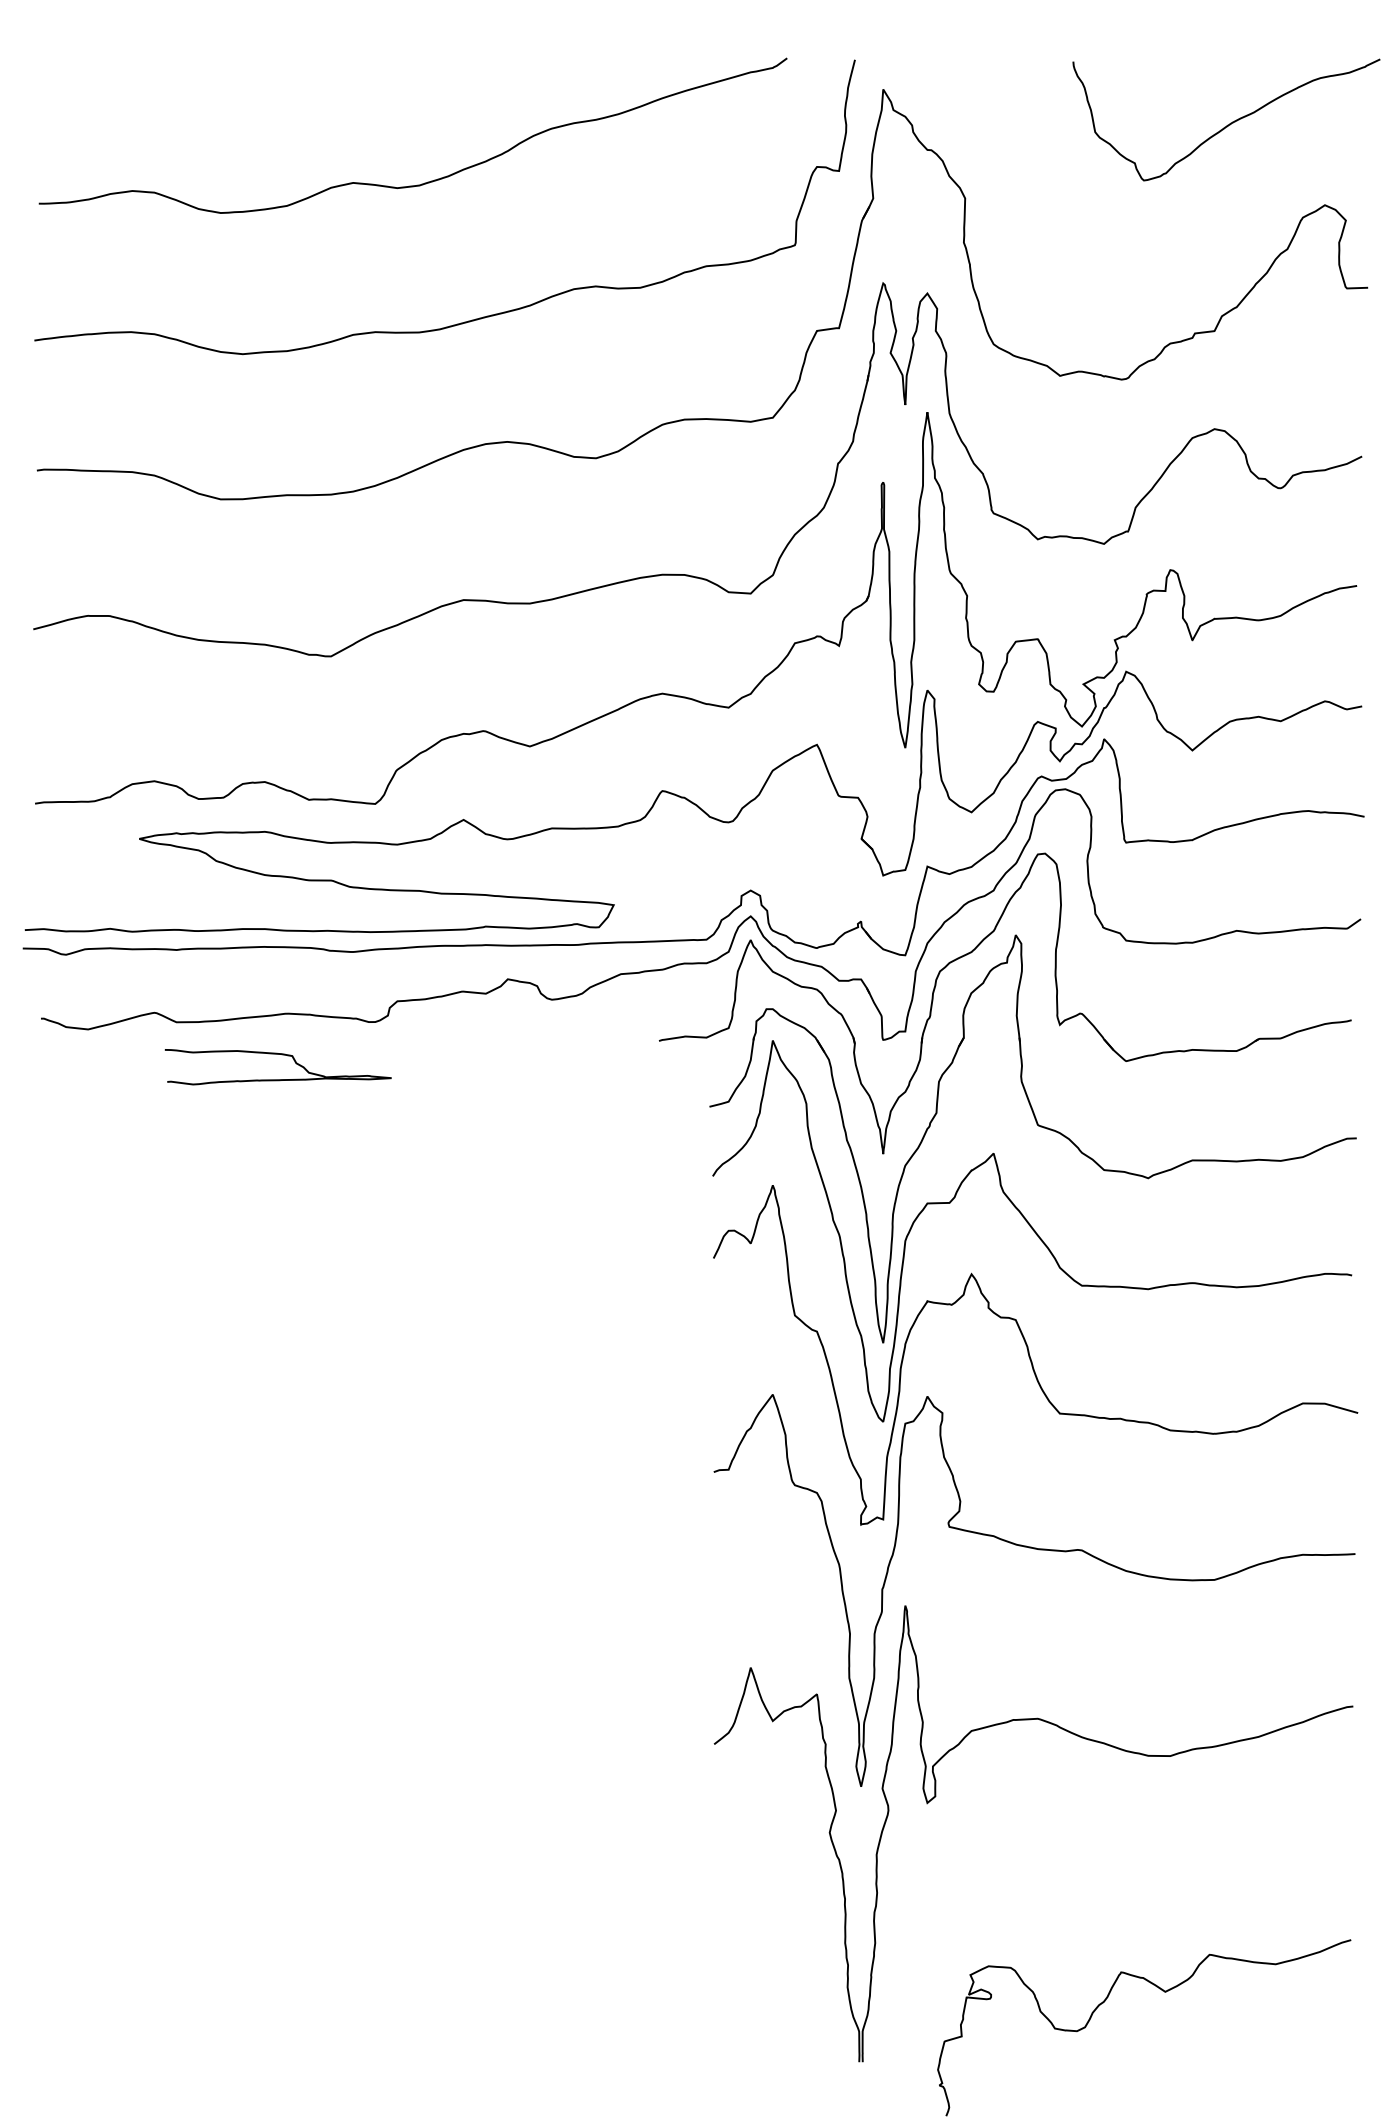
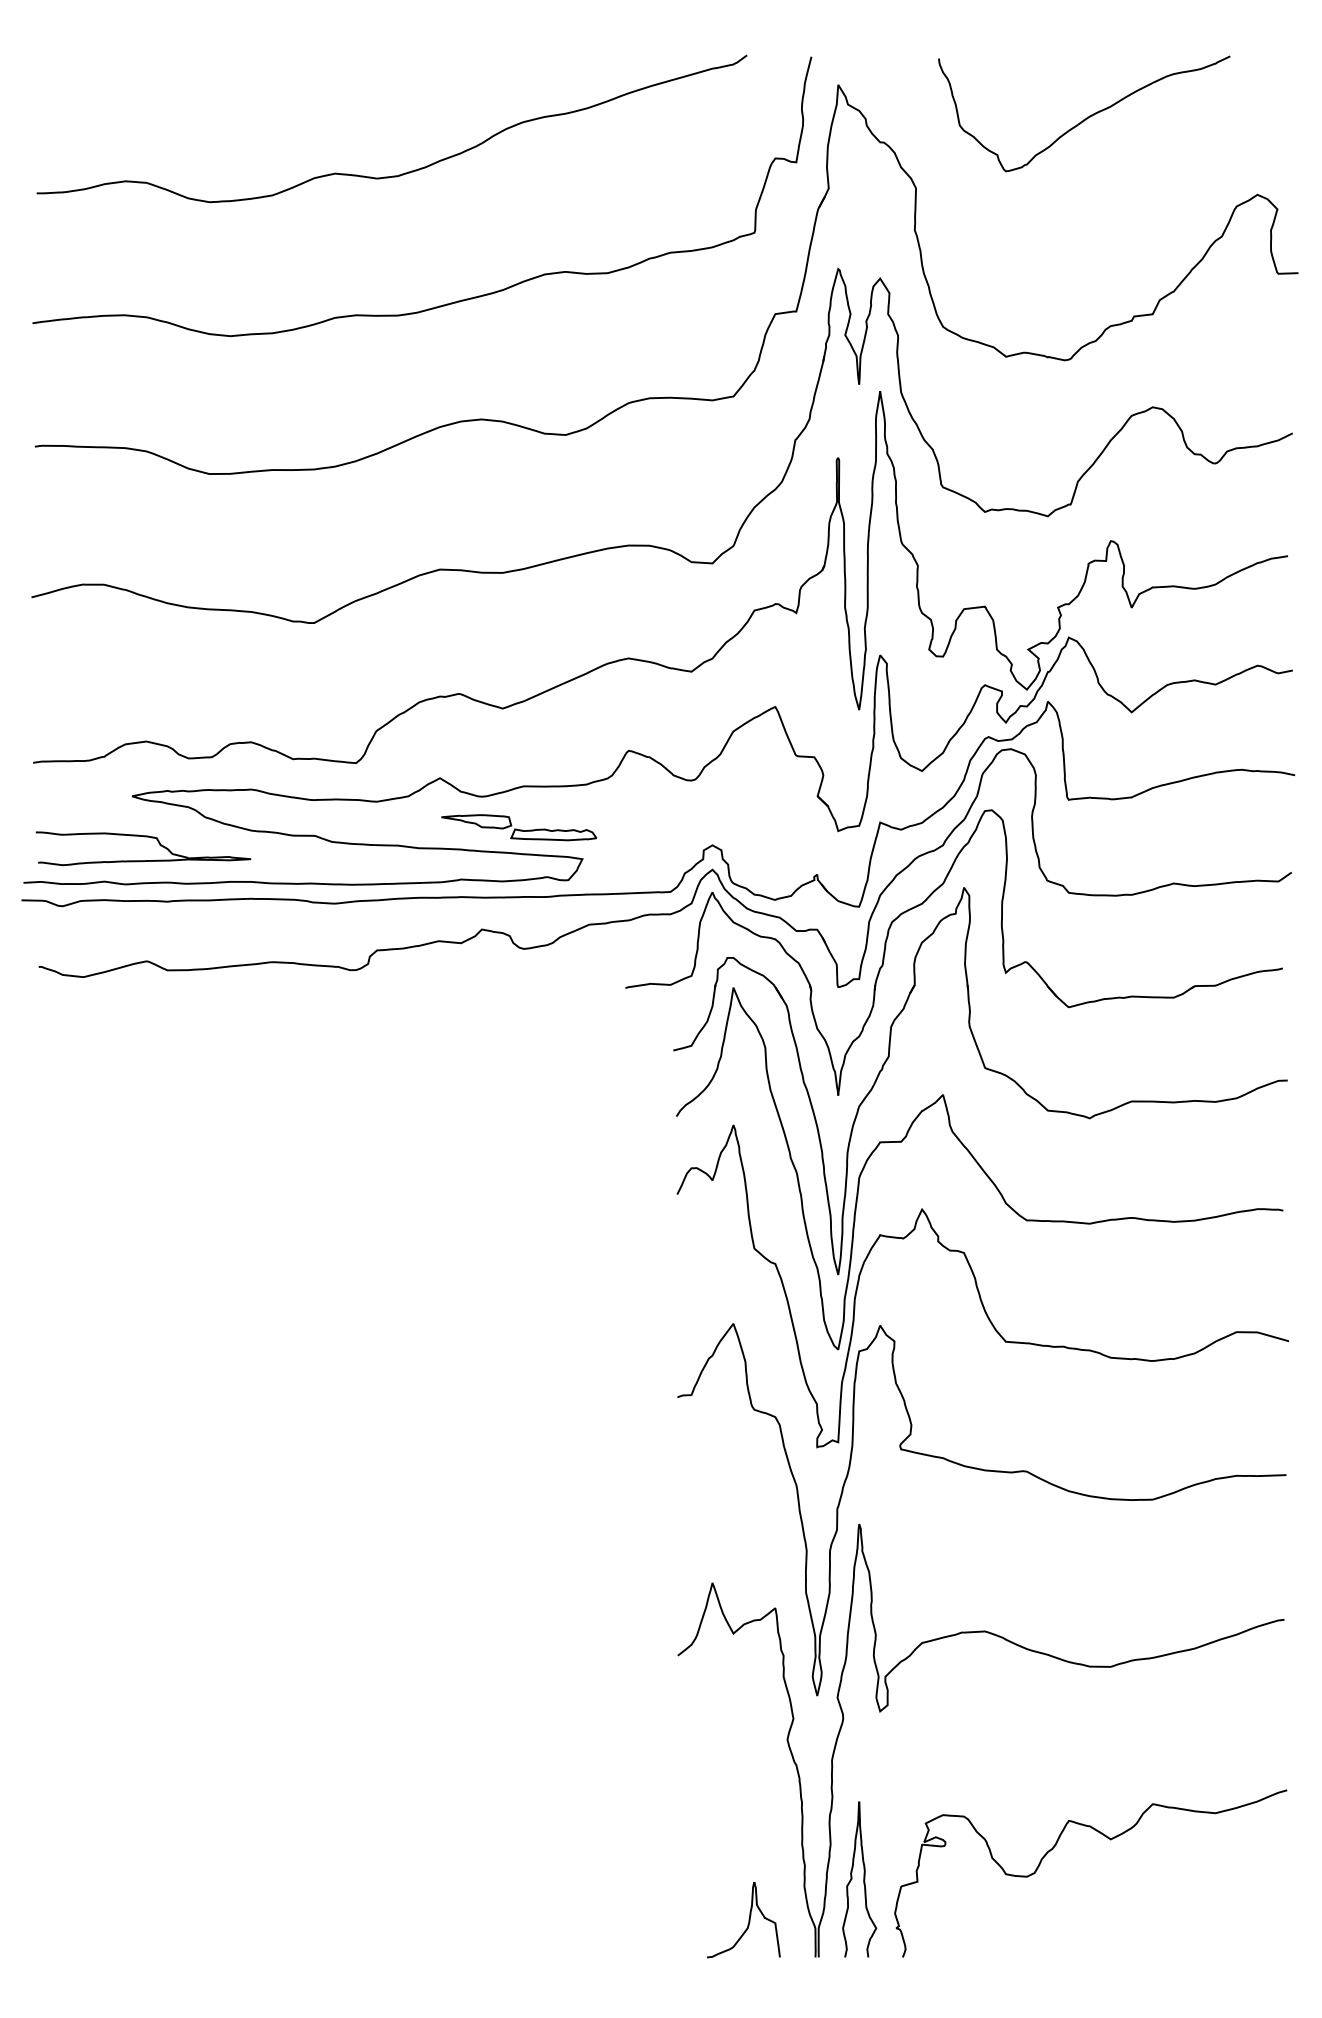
curve: (1230, 122) -> (1088, 116), moved
part: (547, 871) -> (519, 827), added
curve: (277, 1079) -> (142, 860), moved
curve: (909, 1980) -> (863, 1879), added
curve: (1162, 1991) -> (1108, 1839), moved
curve: (788, 2023) -> (748, 1920), added

